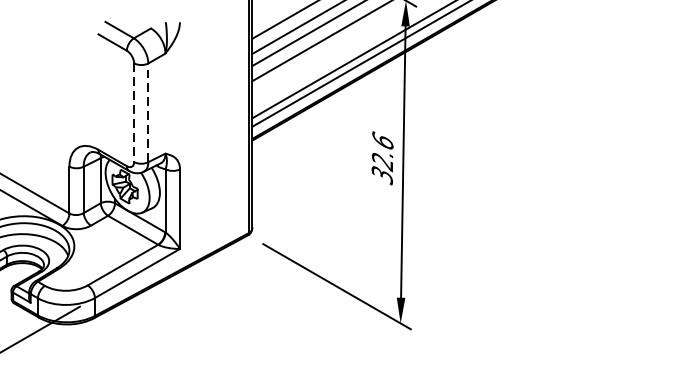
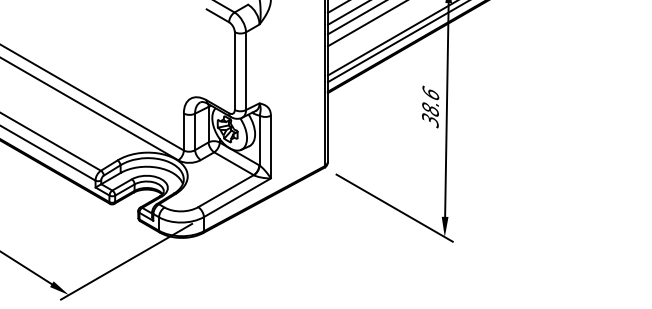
line: (133, 113) -> (234, 71), dashed -> solid
line: (148, 113) -> (246, 71), dashed -> solid
text: (382, 161) -> (430, 109), 32.6 -> 38.6

